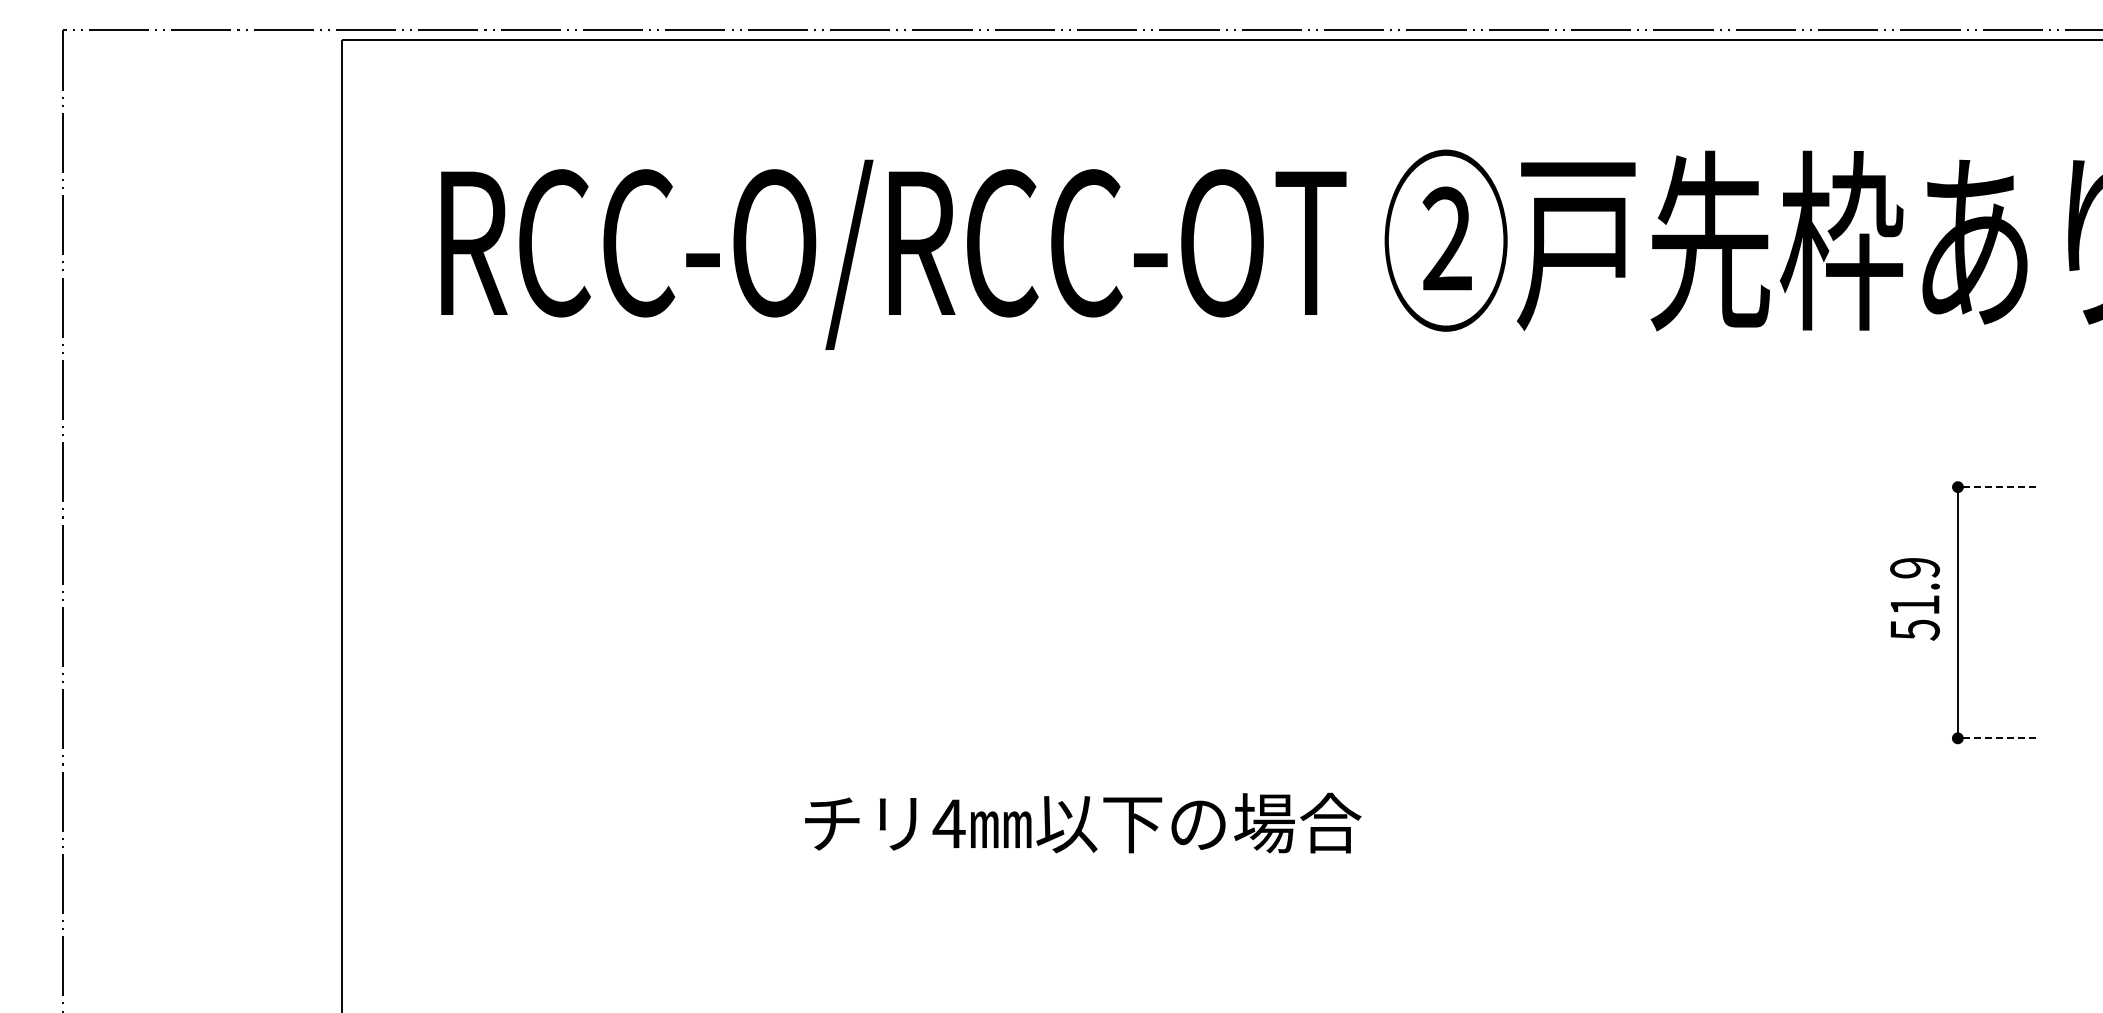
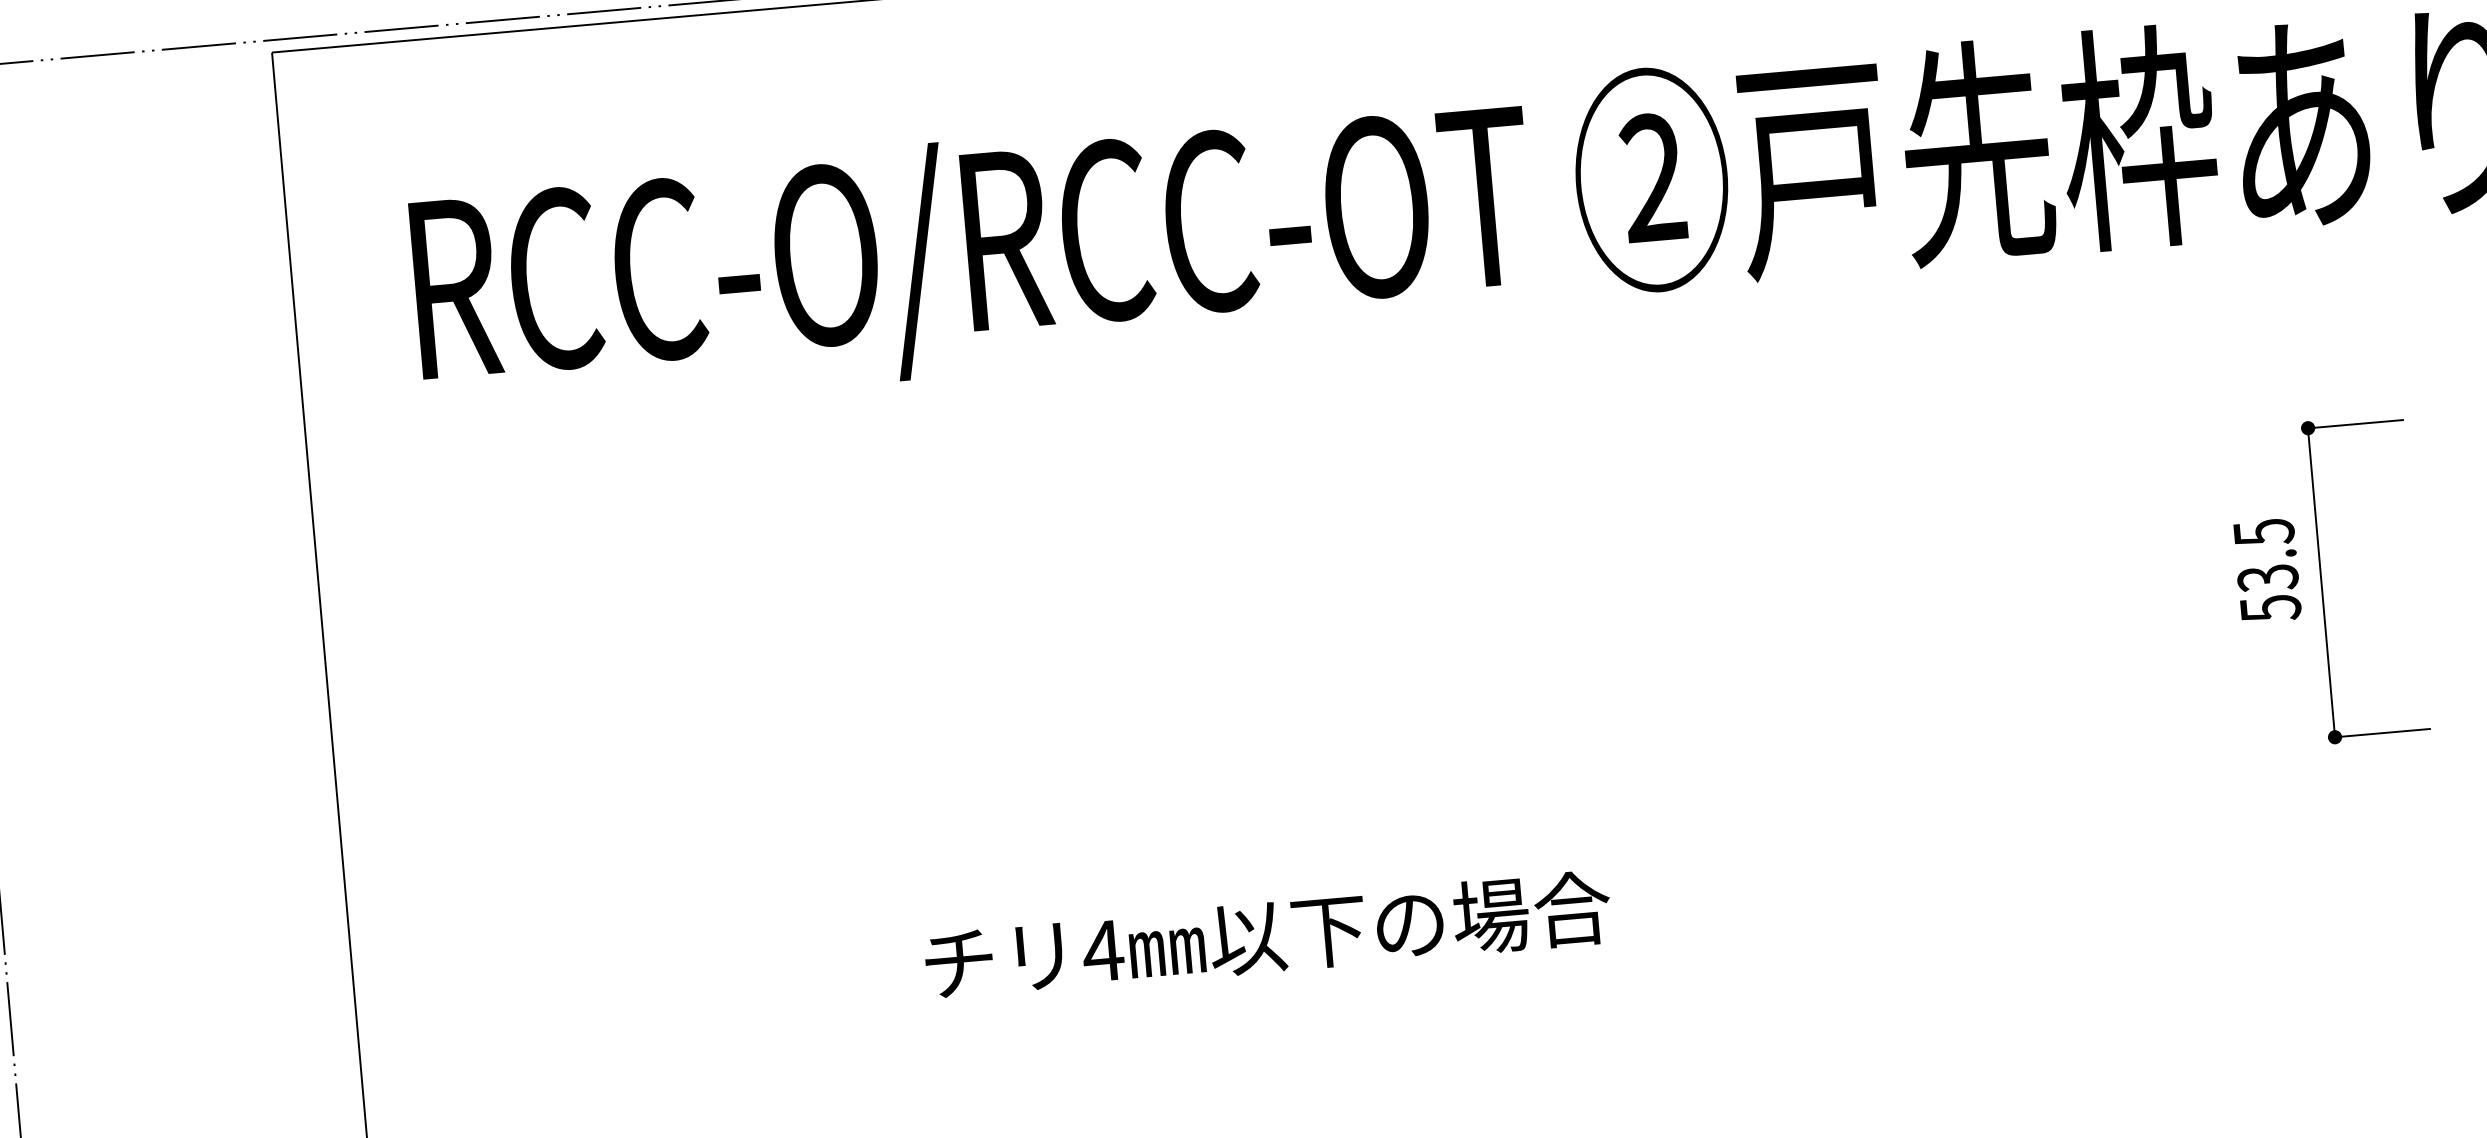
line: (1996, 487) -> (2355, 424), dashed -> solid
text: (1914, 586) -> (2265, 555), 51.9 -> 53.5
line: (1996, 738) -> (2382, 733), dashed -> solid

